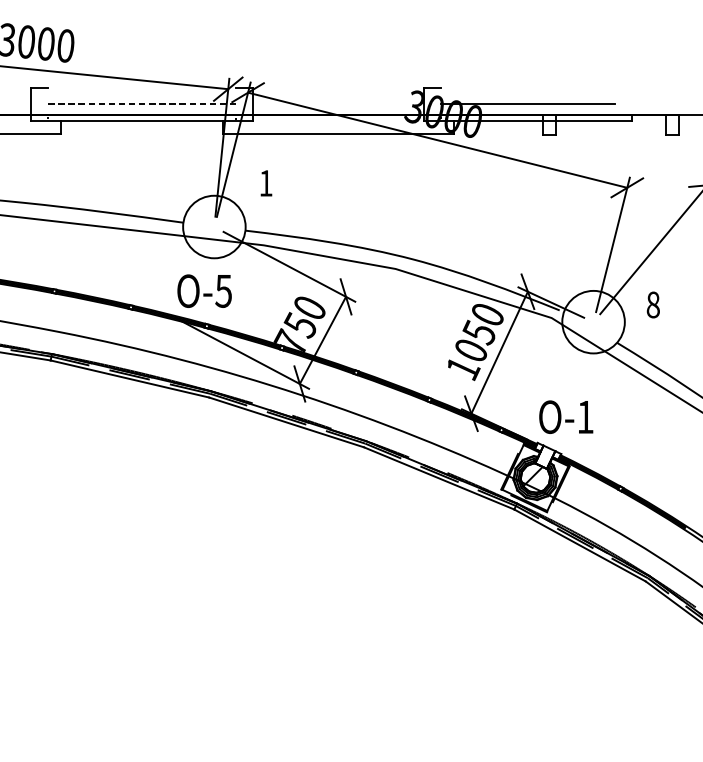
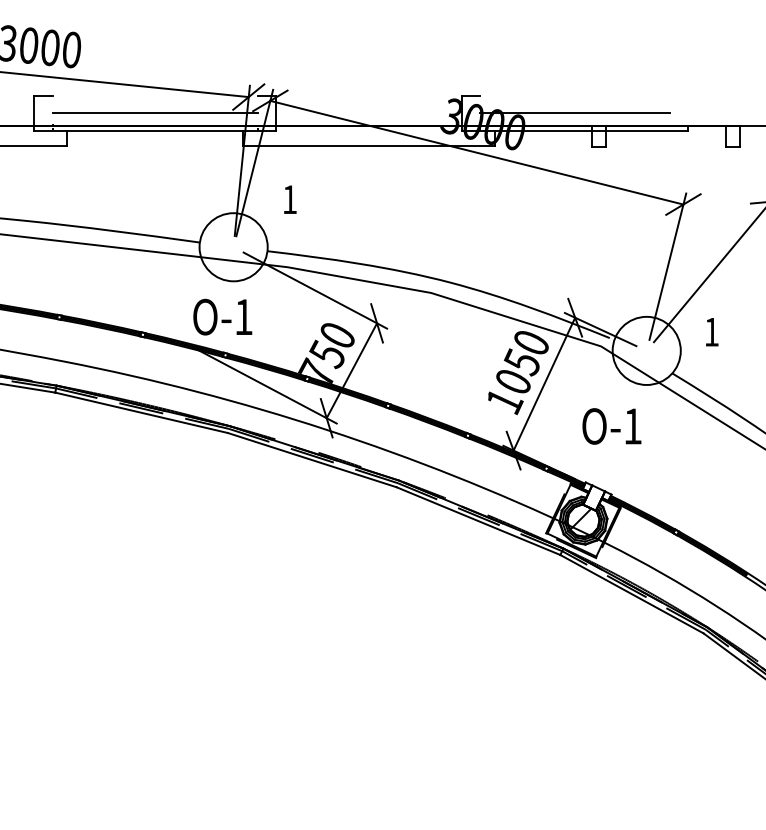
line: (142, 104) -> (155, 113), dashed -> solid
text: (223, 291) -> (243, 317), -5 -> -1
text: (653, 304) -> (711, 331), 8 -> 1
text: (565, 417) -> (611, 426), moved

